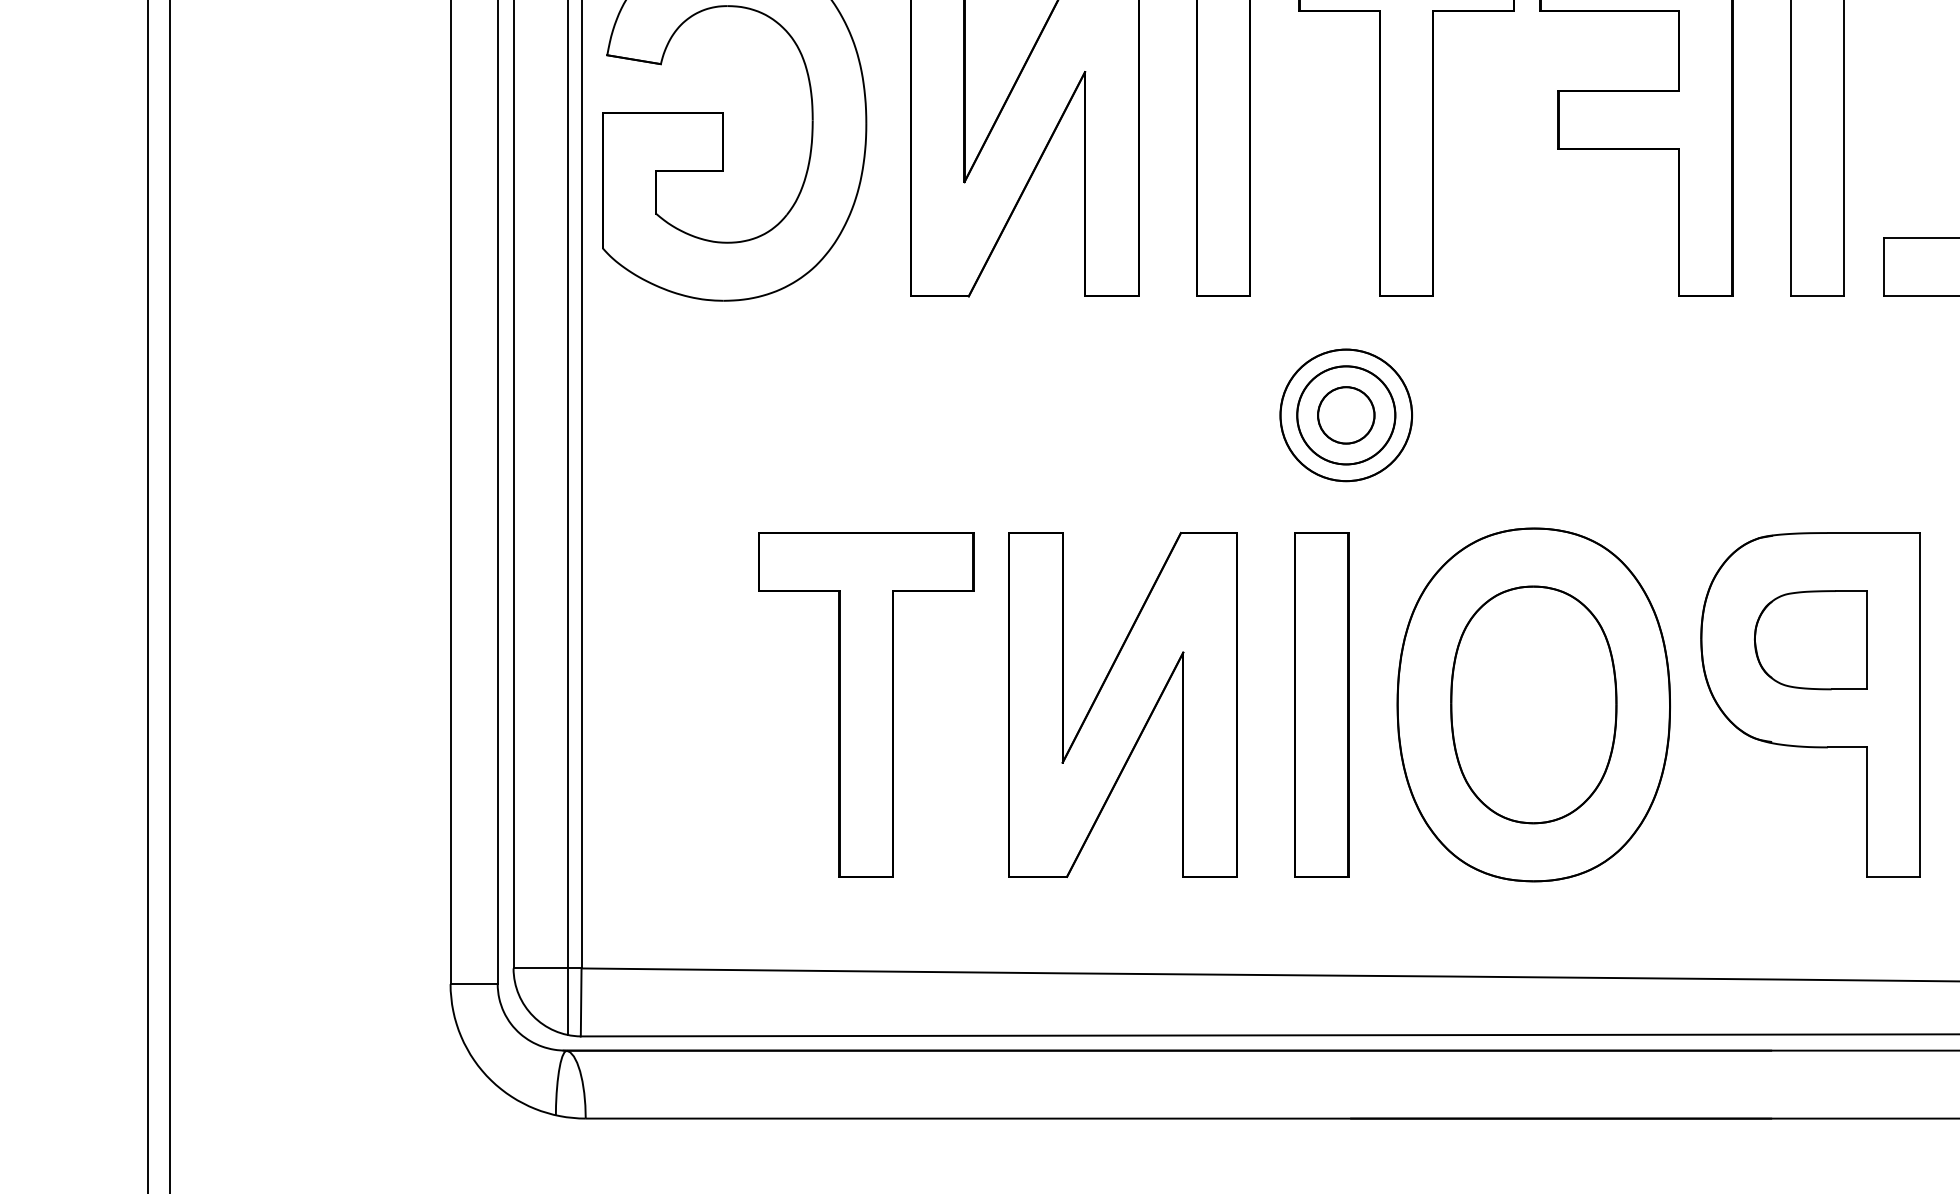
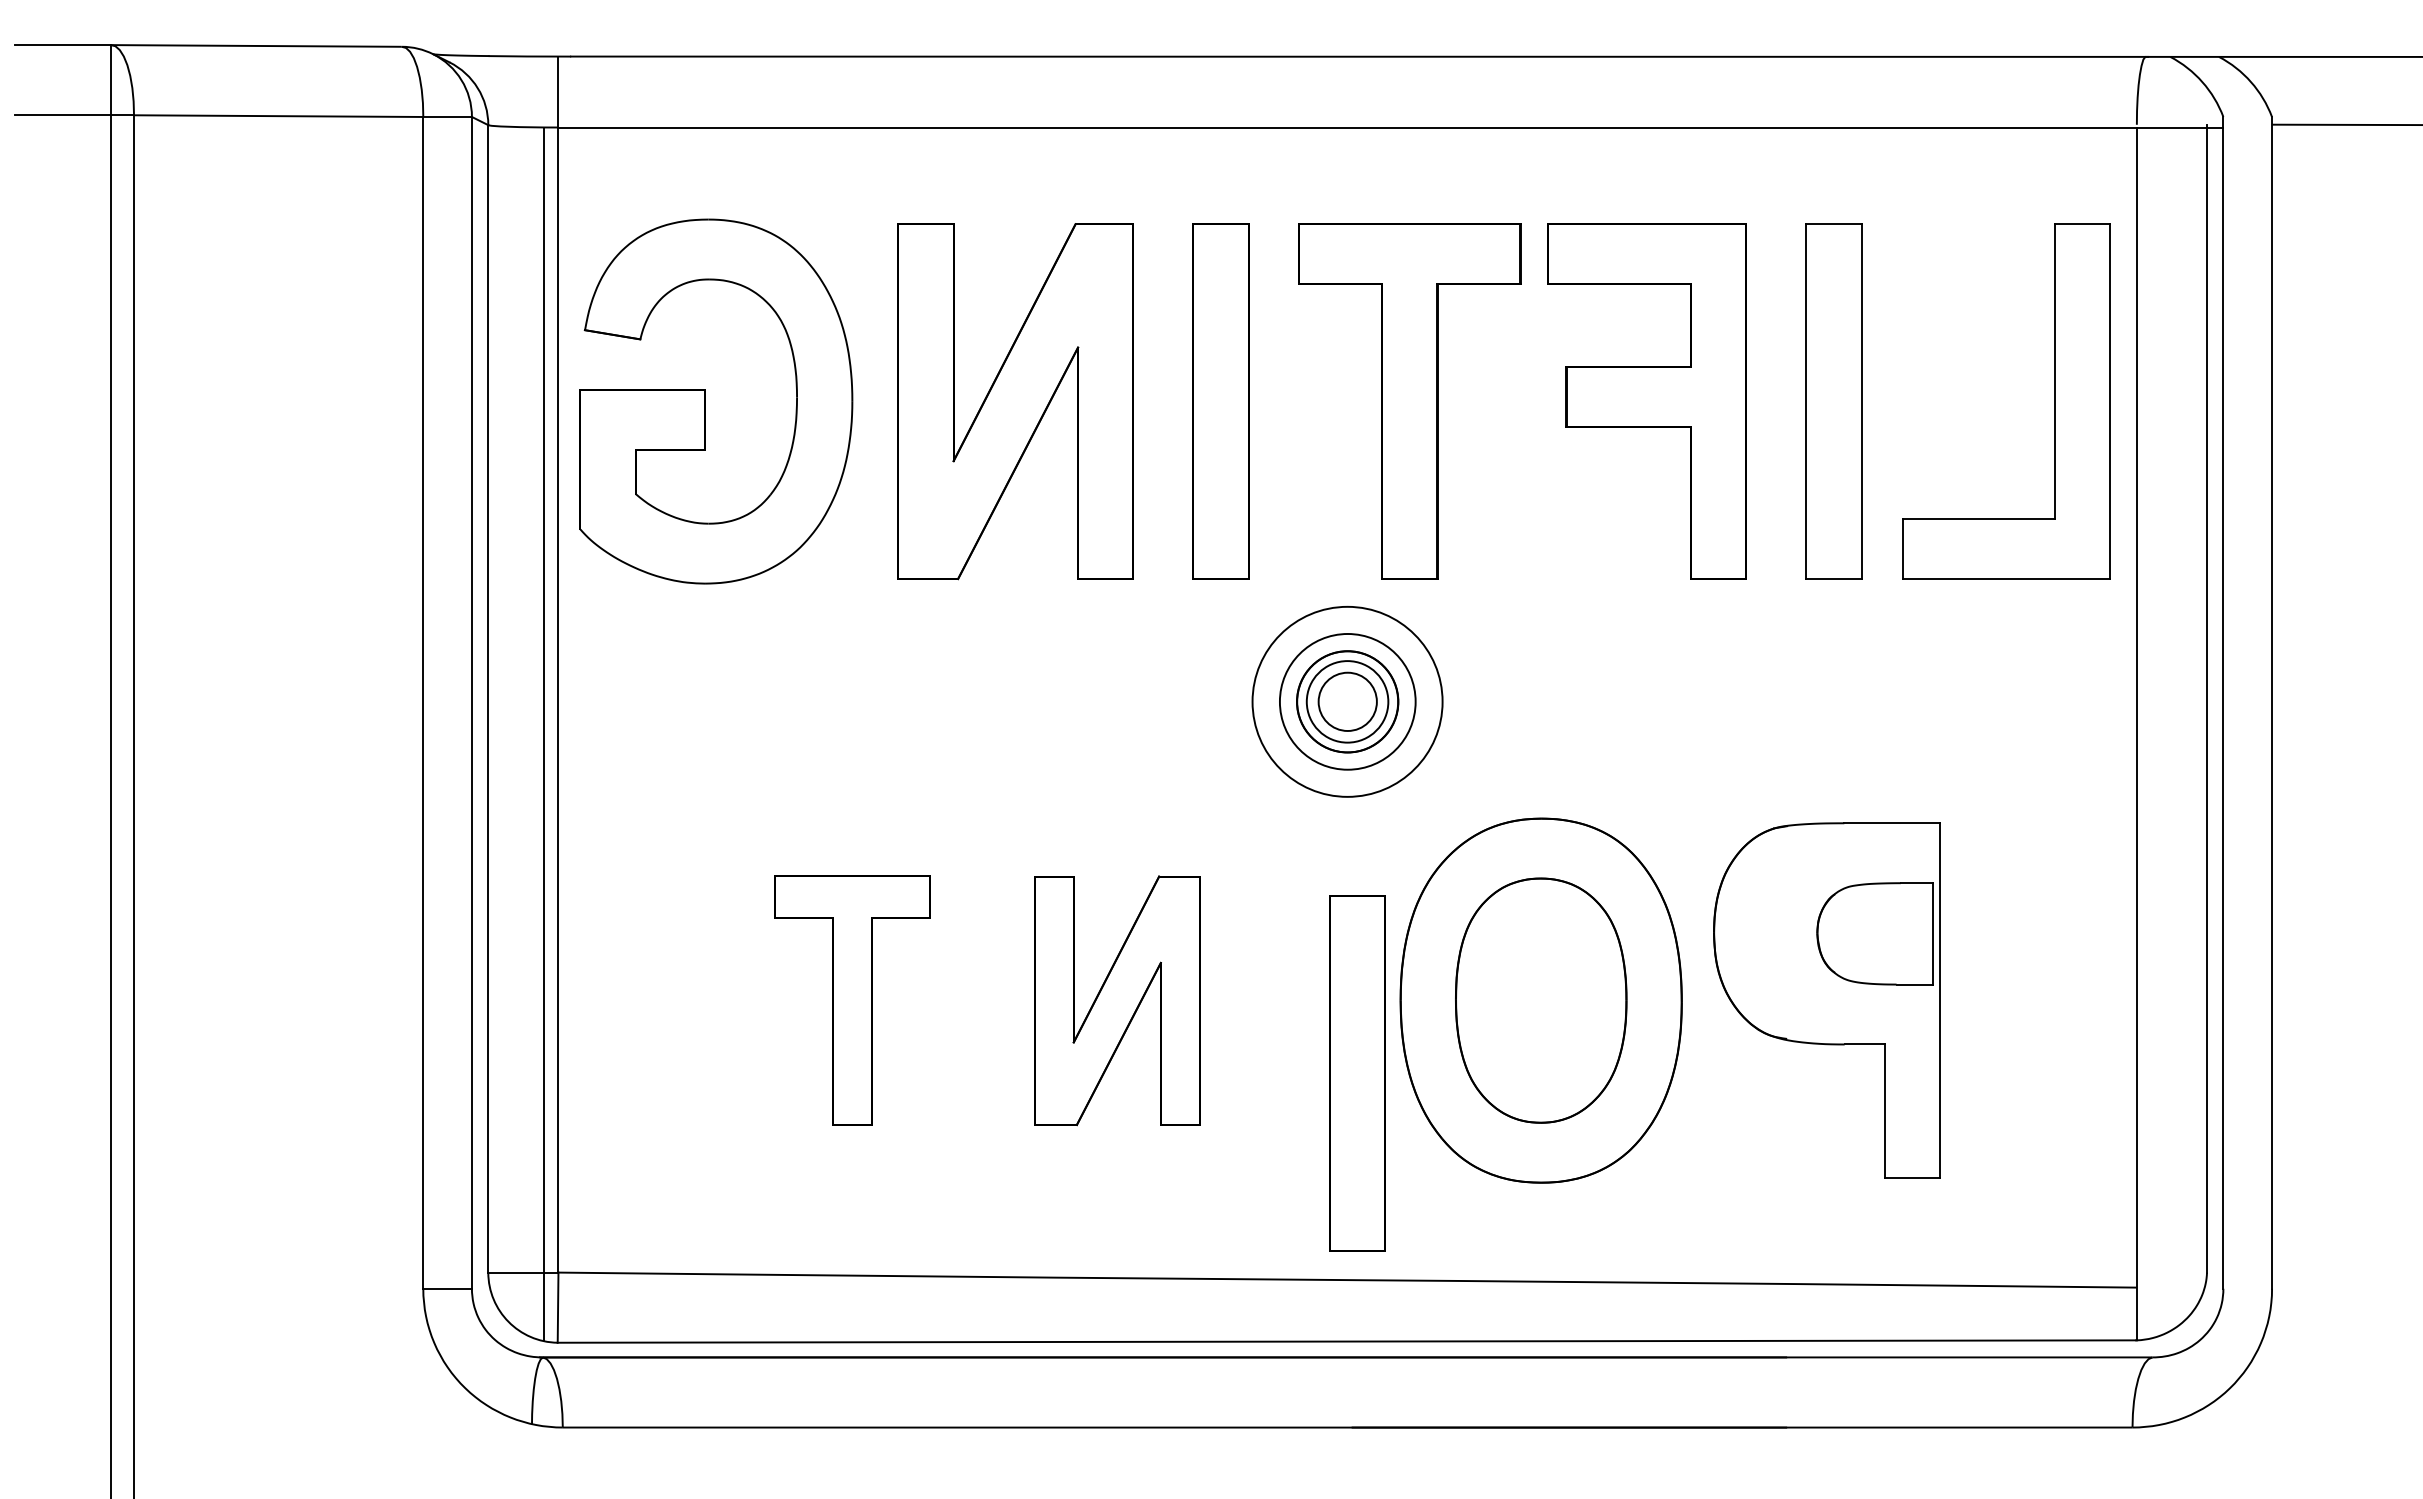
circle: (1346, 415) -> (1347, 701), size x1.4
circle: (1346, 415) -> (1347, 701), size x1.4
part: (1810, 639) -> (1874, 933), moved
part: (866, 704) -> (852, 1000), size x0.7
part: (1123, 704) -> (1117, 1000), size x0.7
part: (1321, 704) -> (1357, 1073), moved

